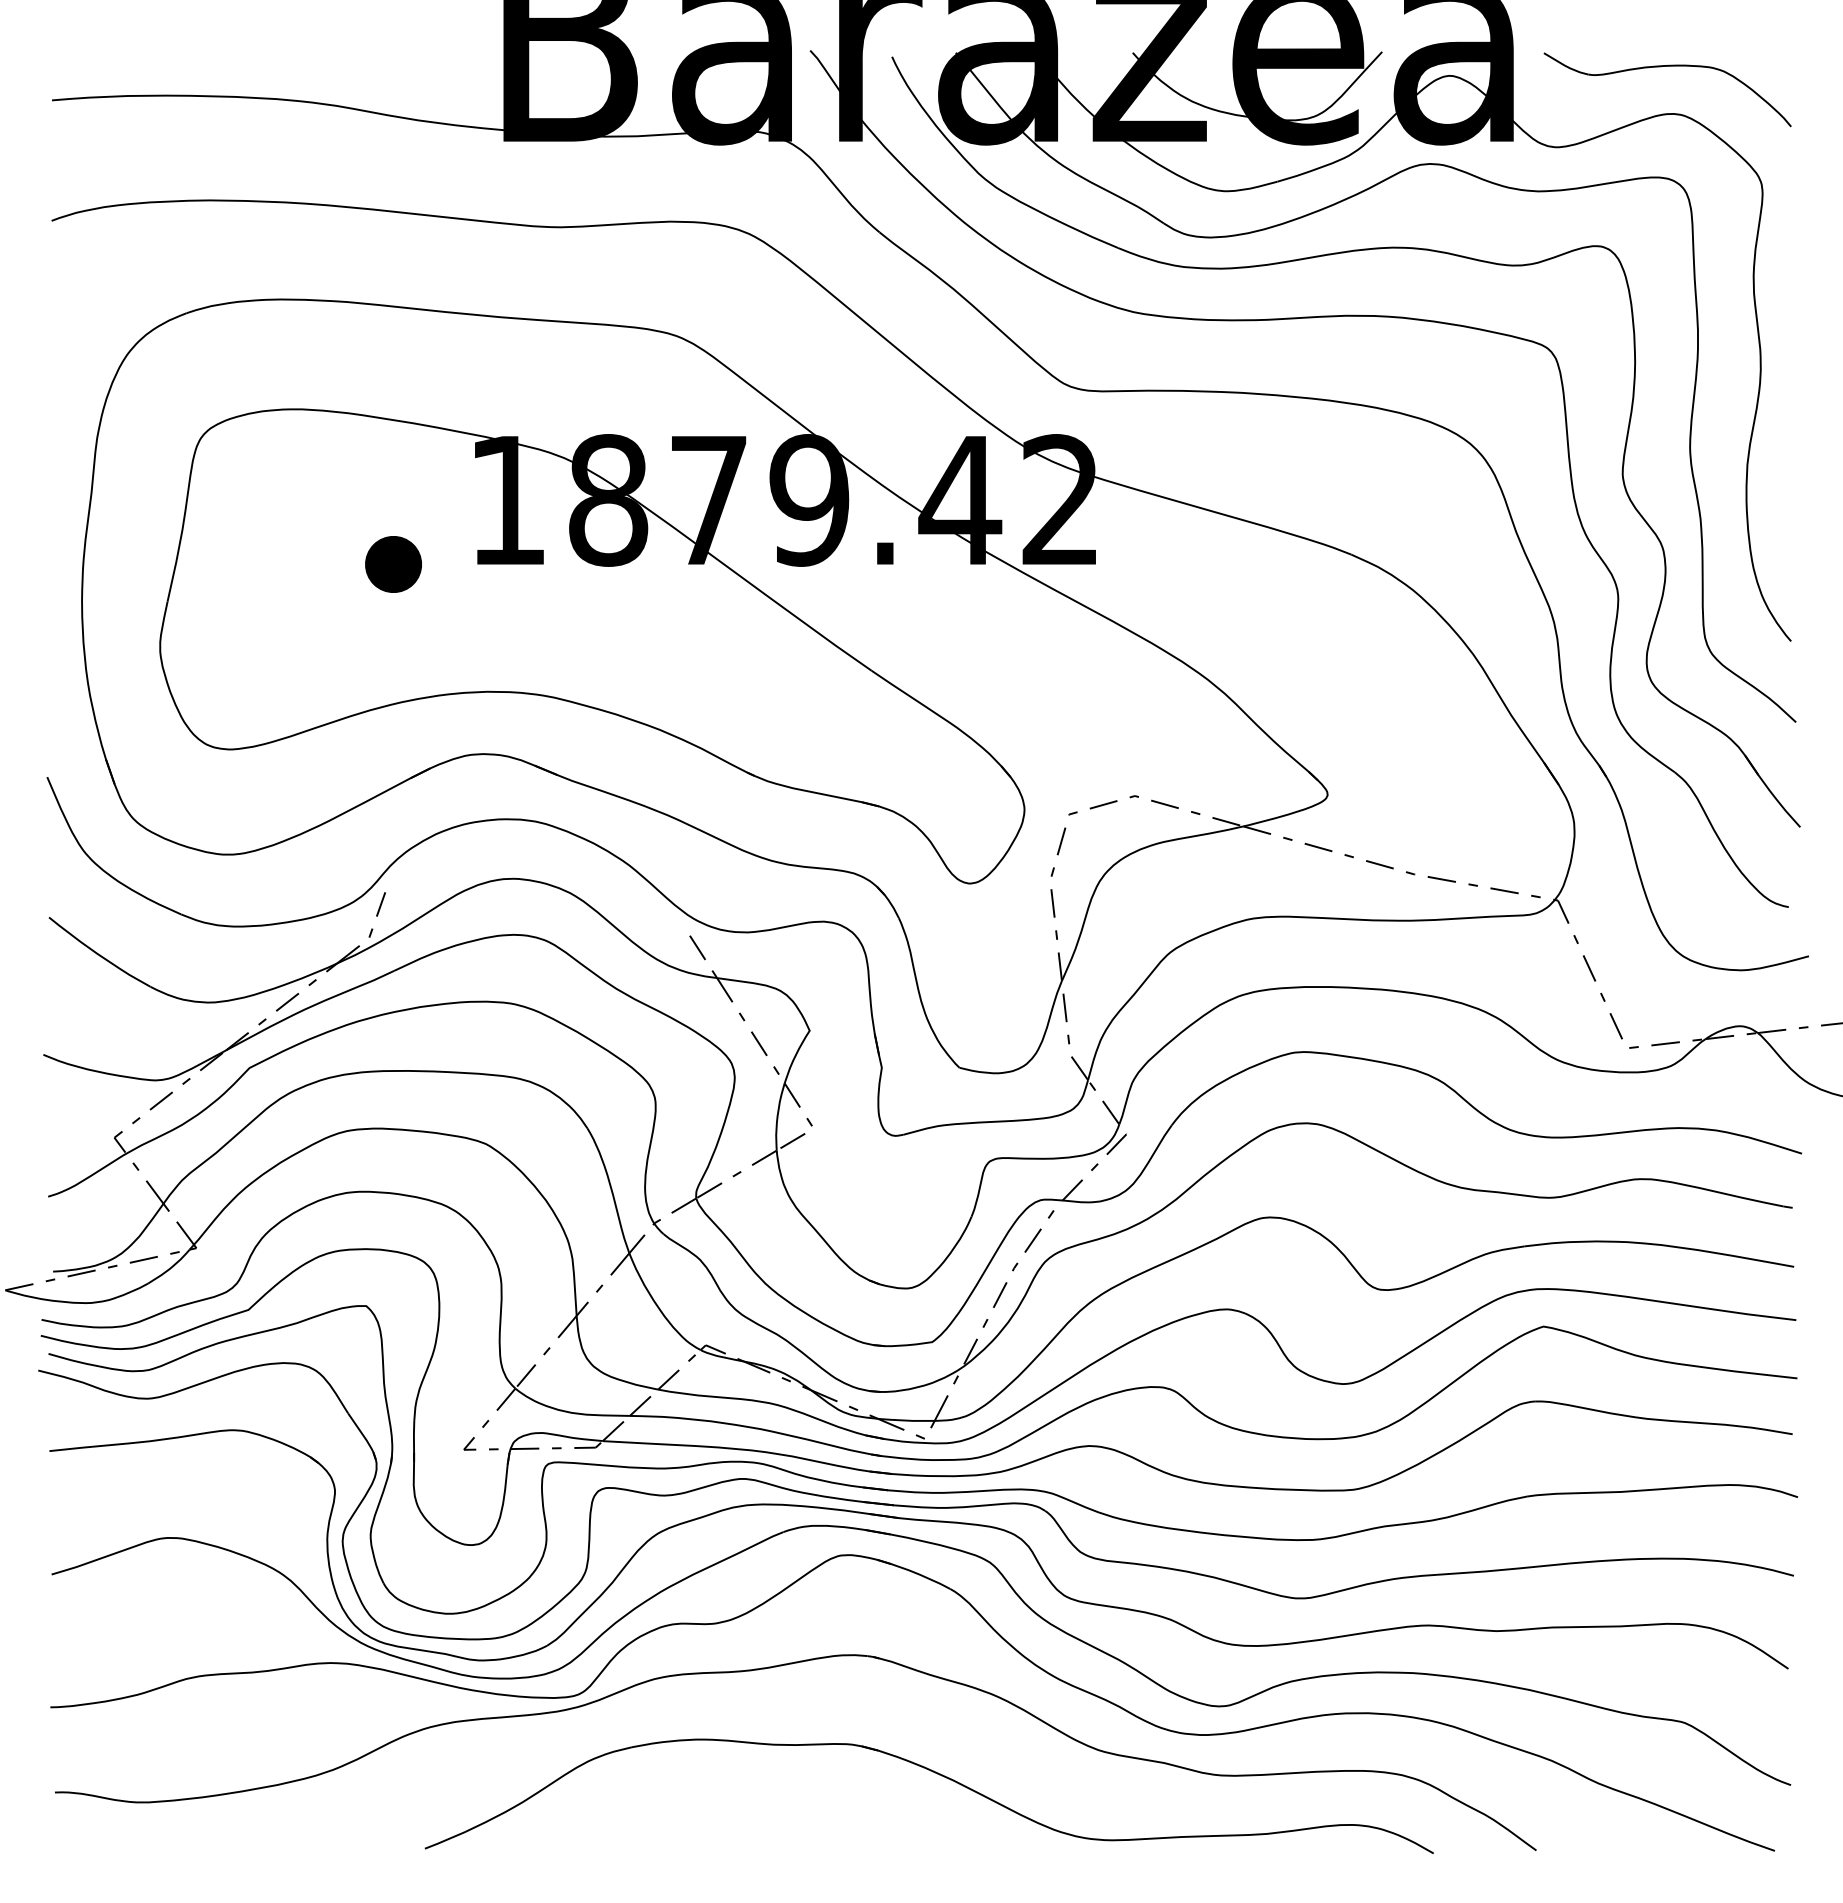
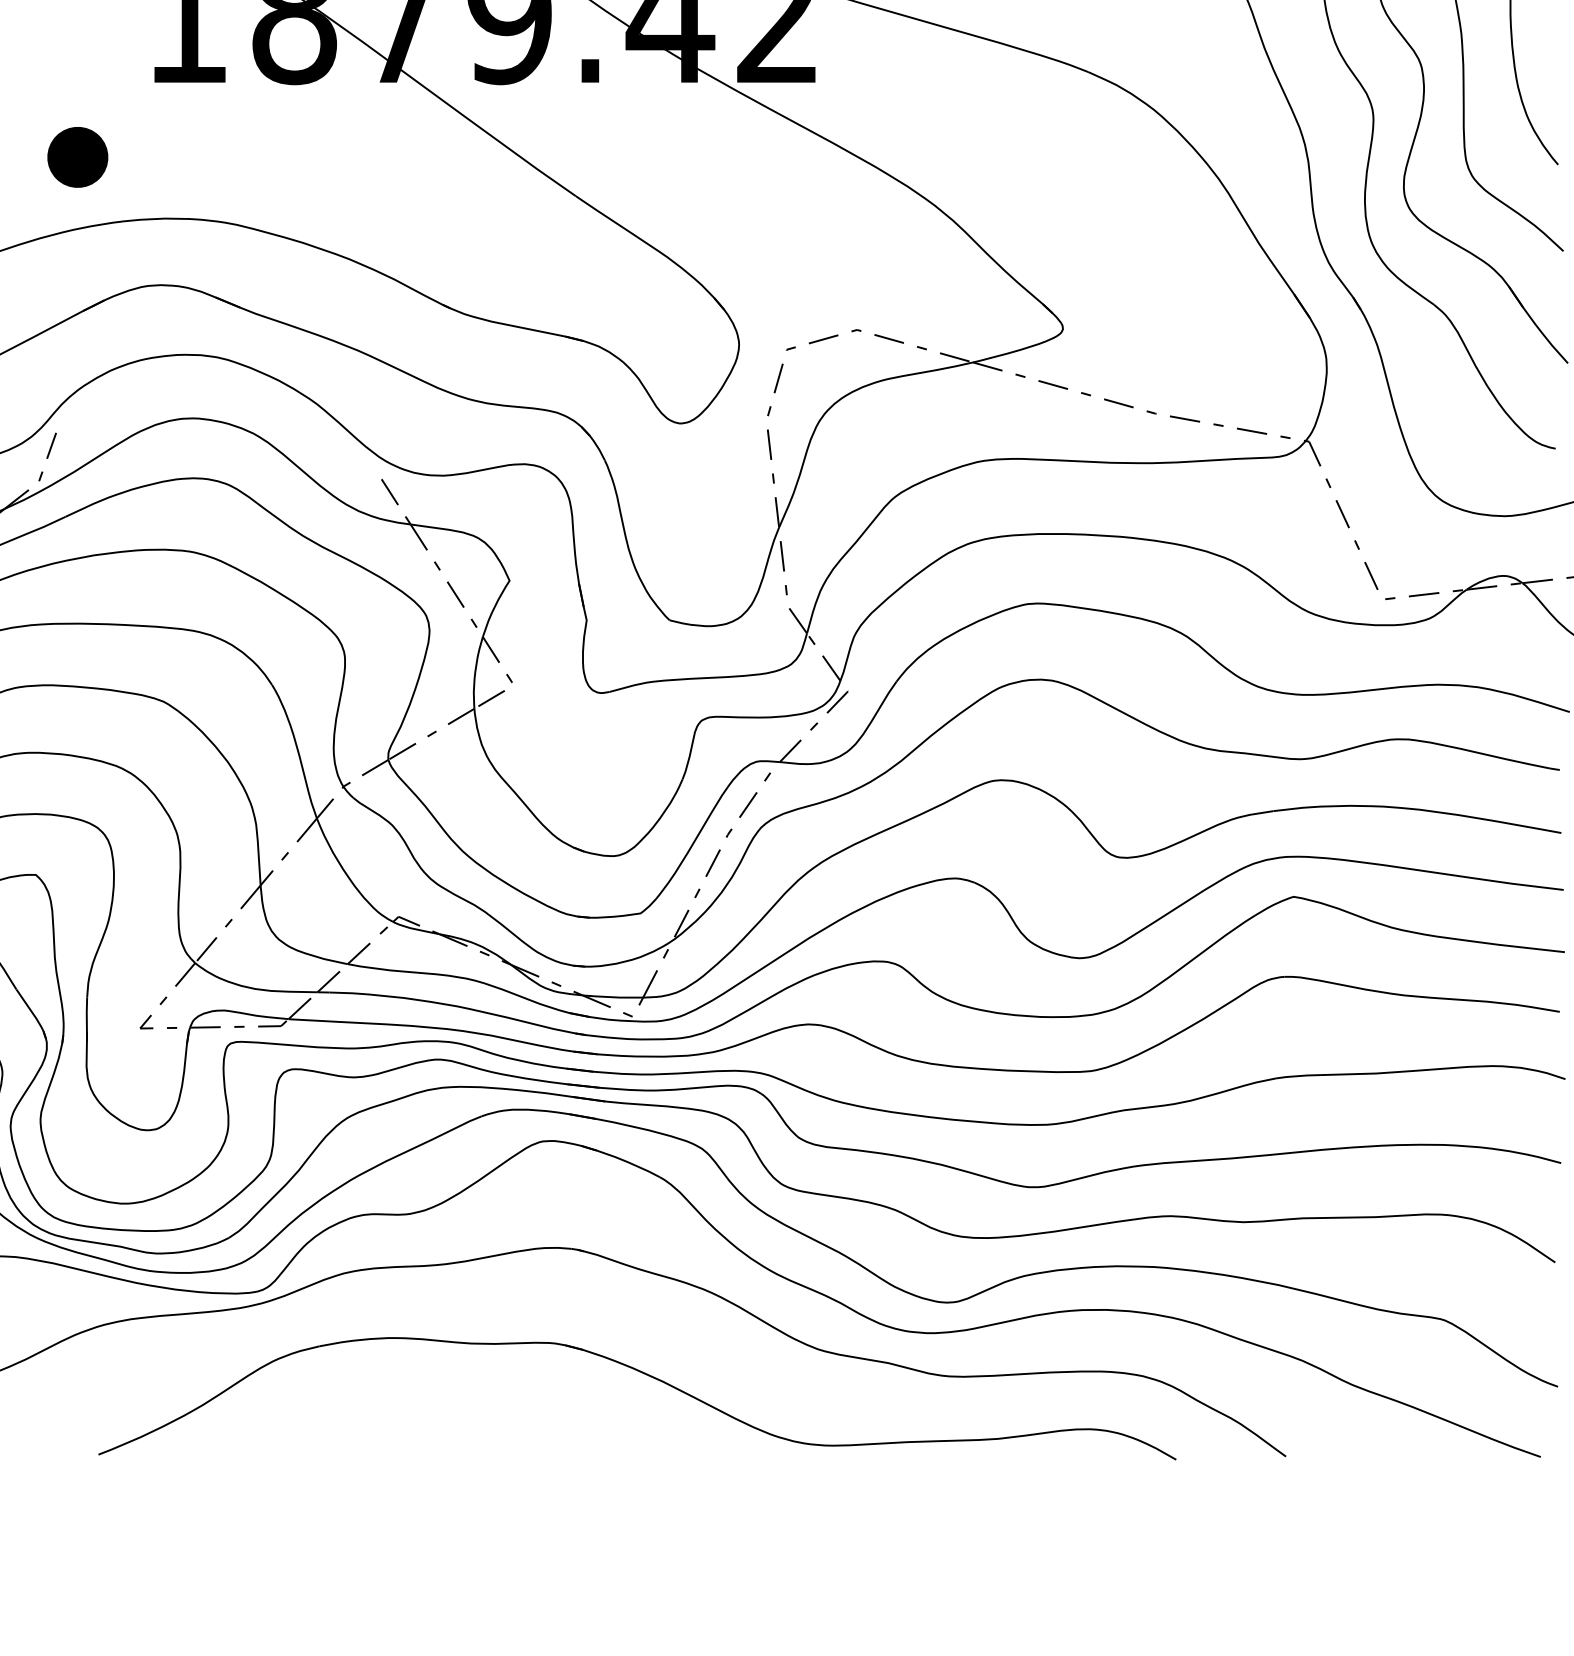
part: (393, 564) -> (77, 157), moved

